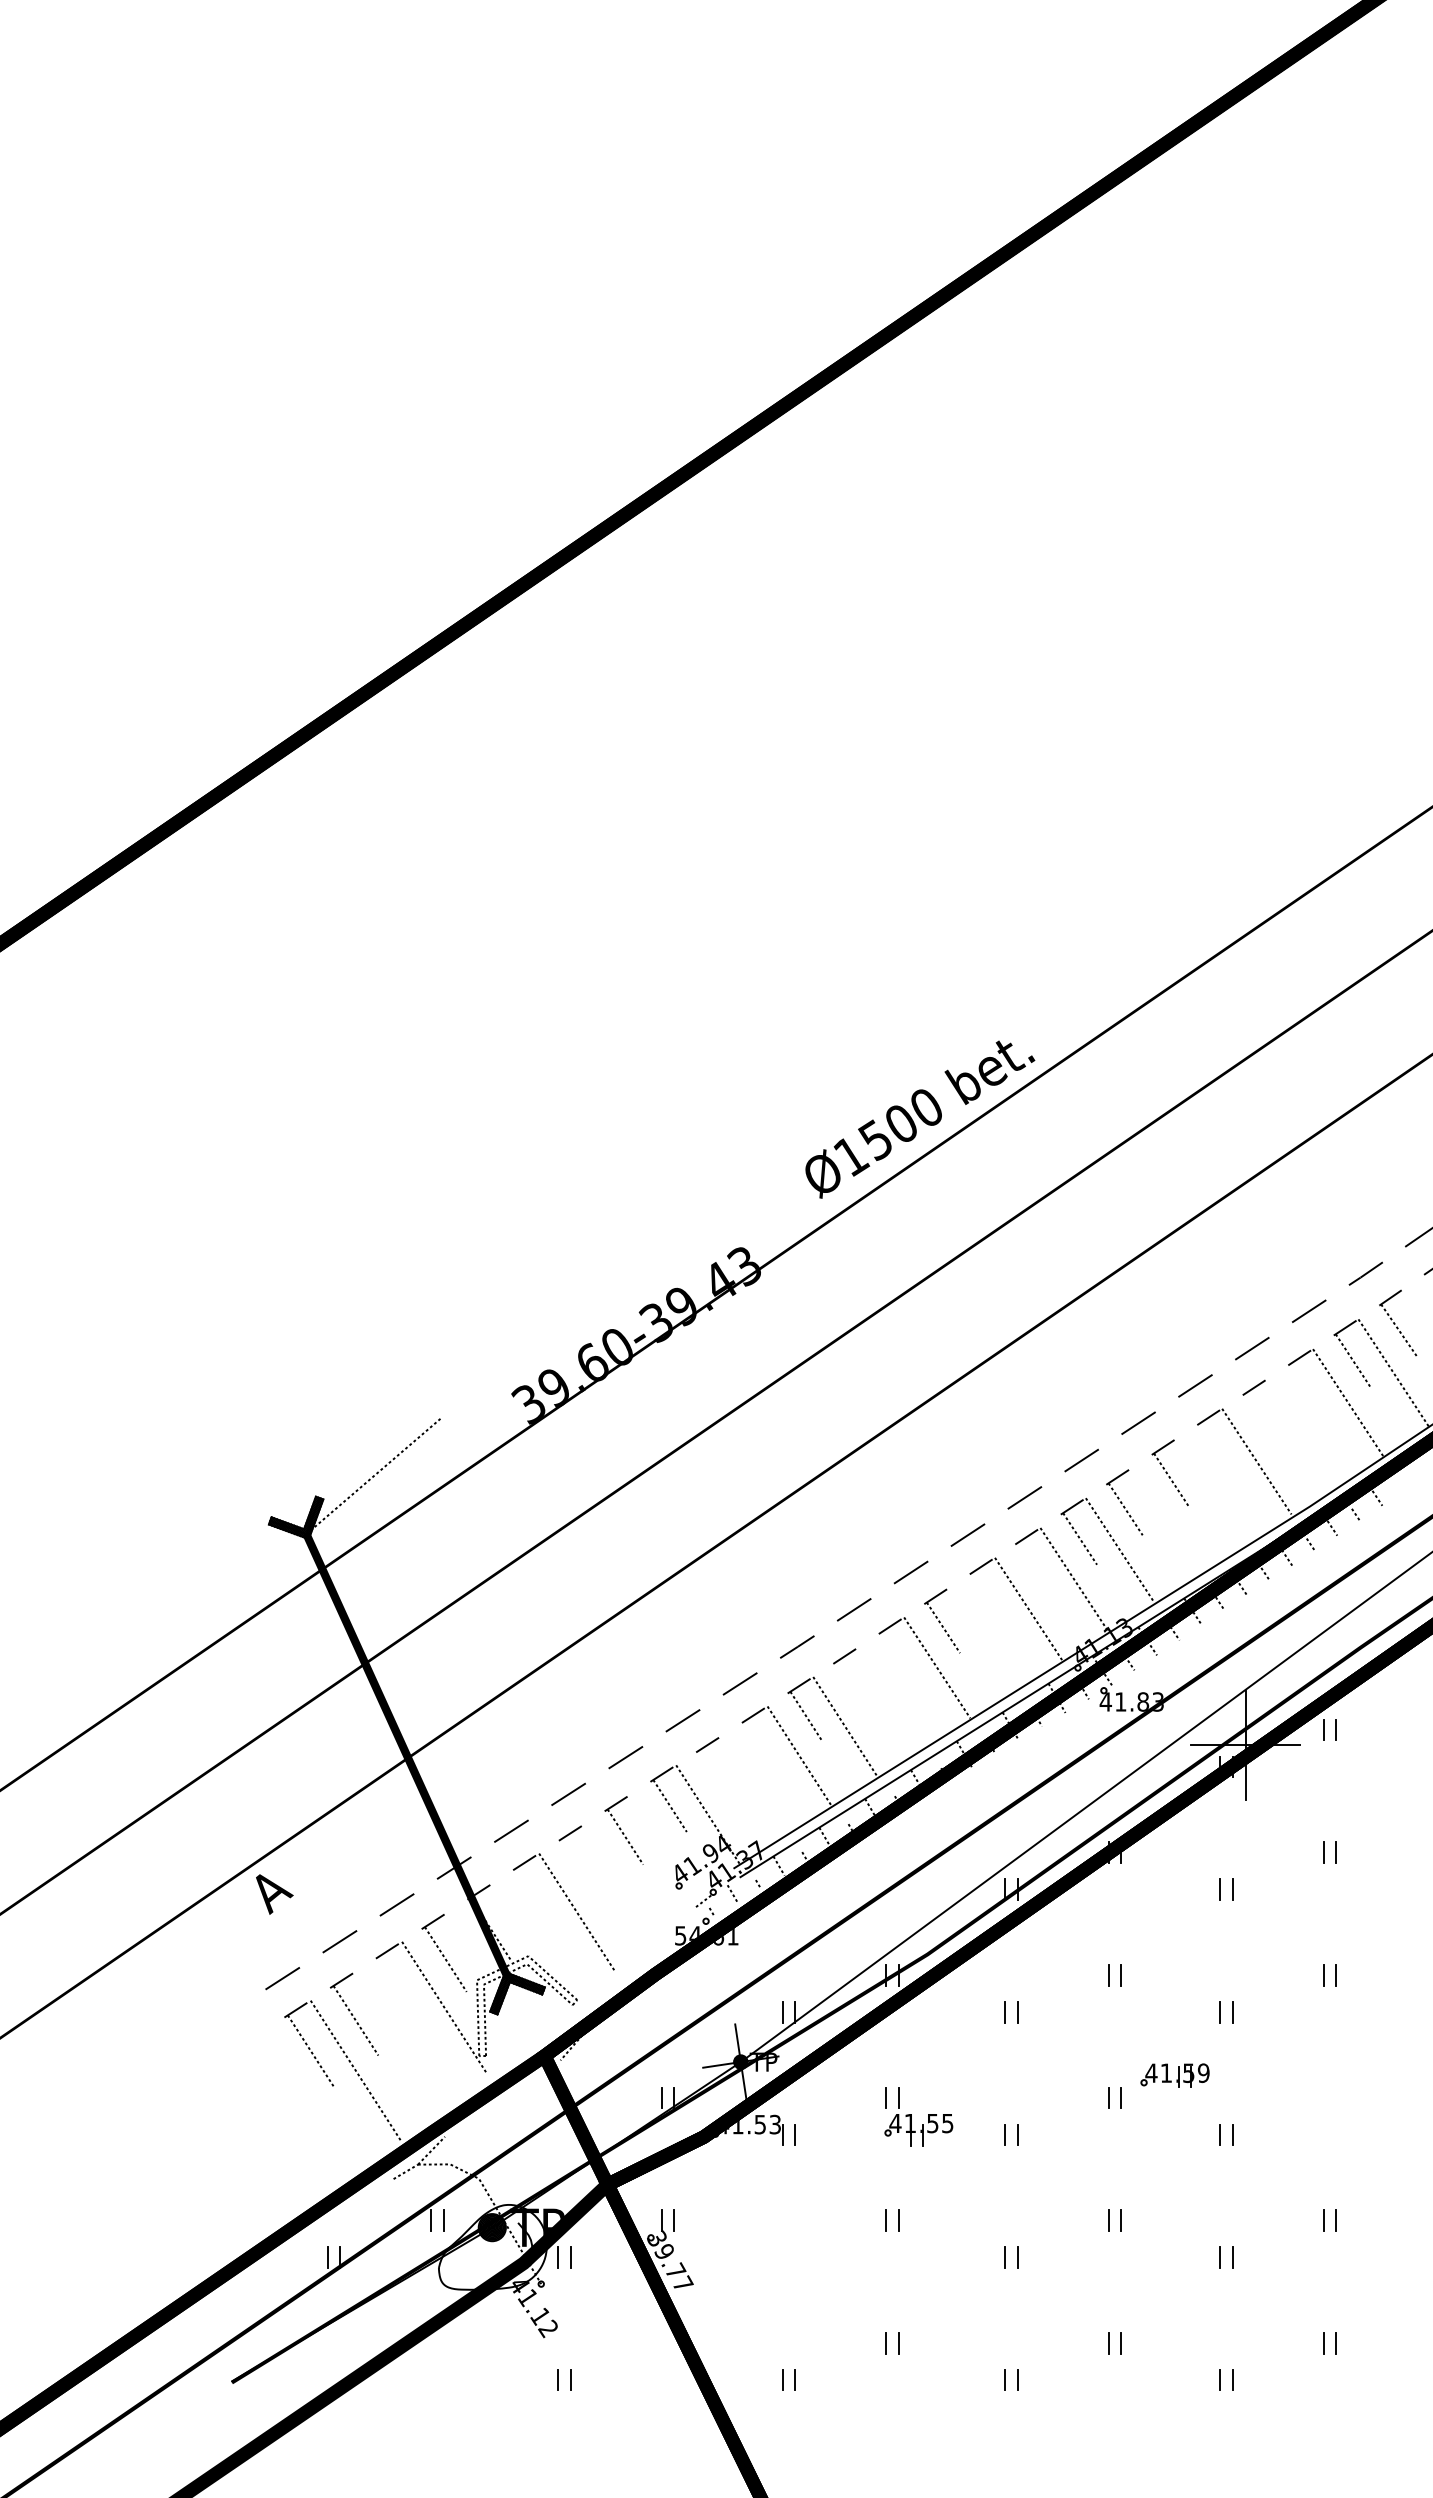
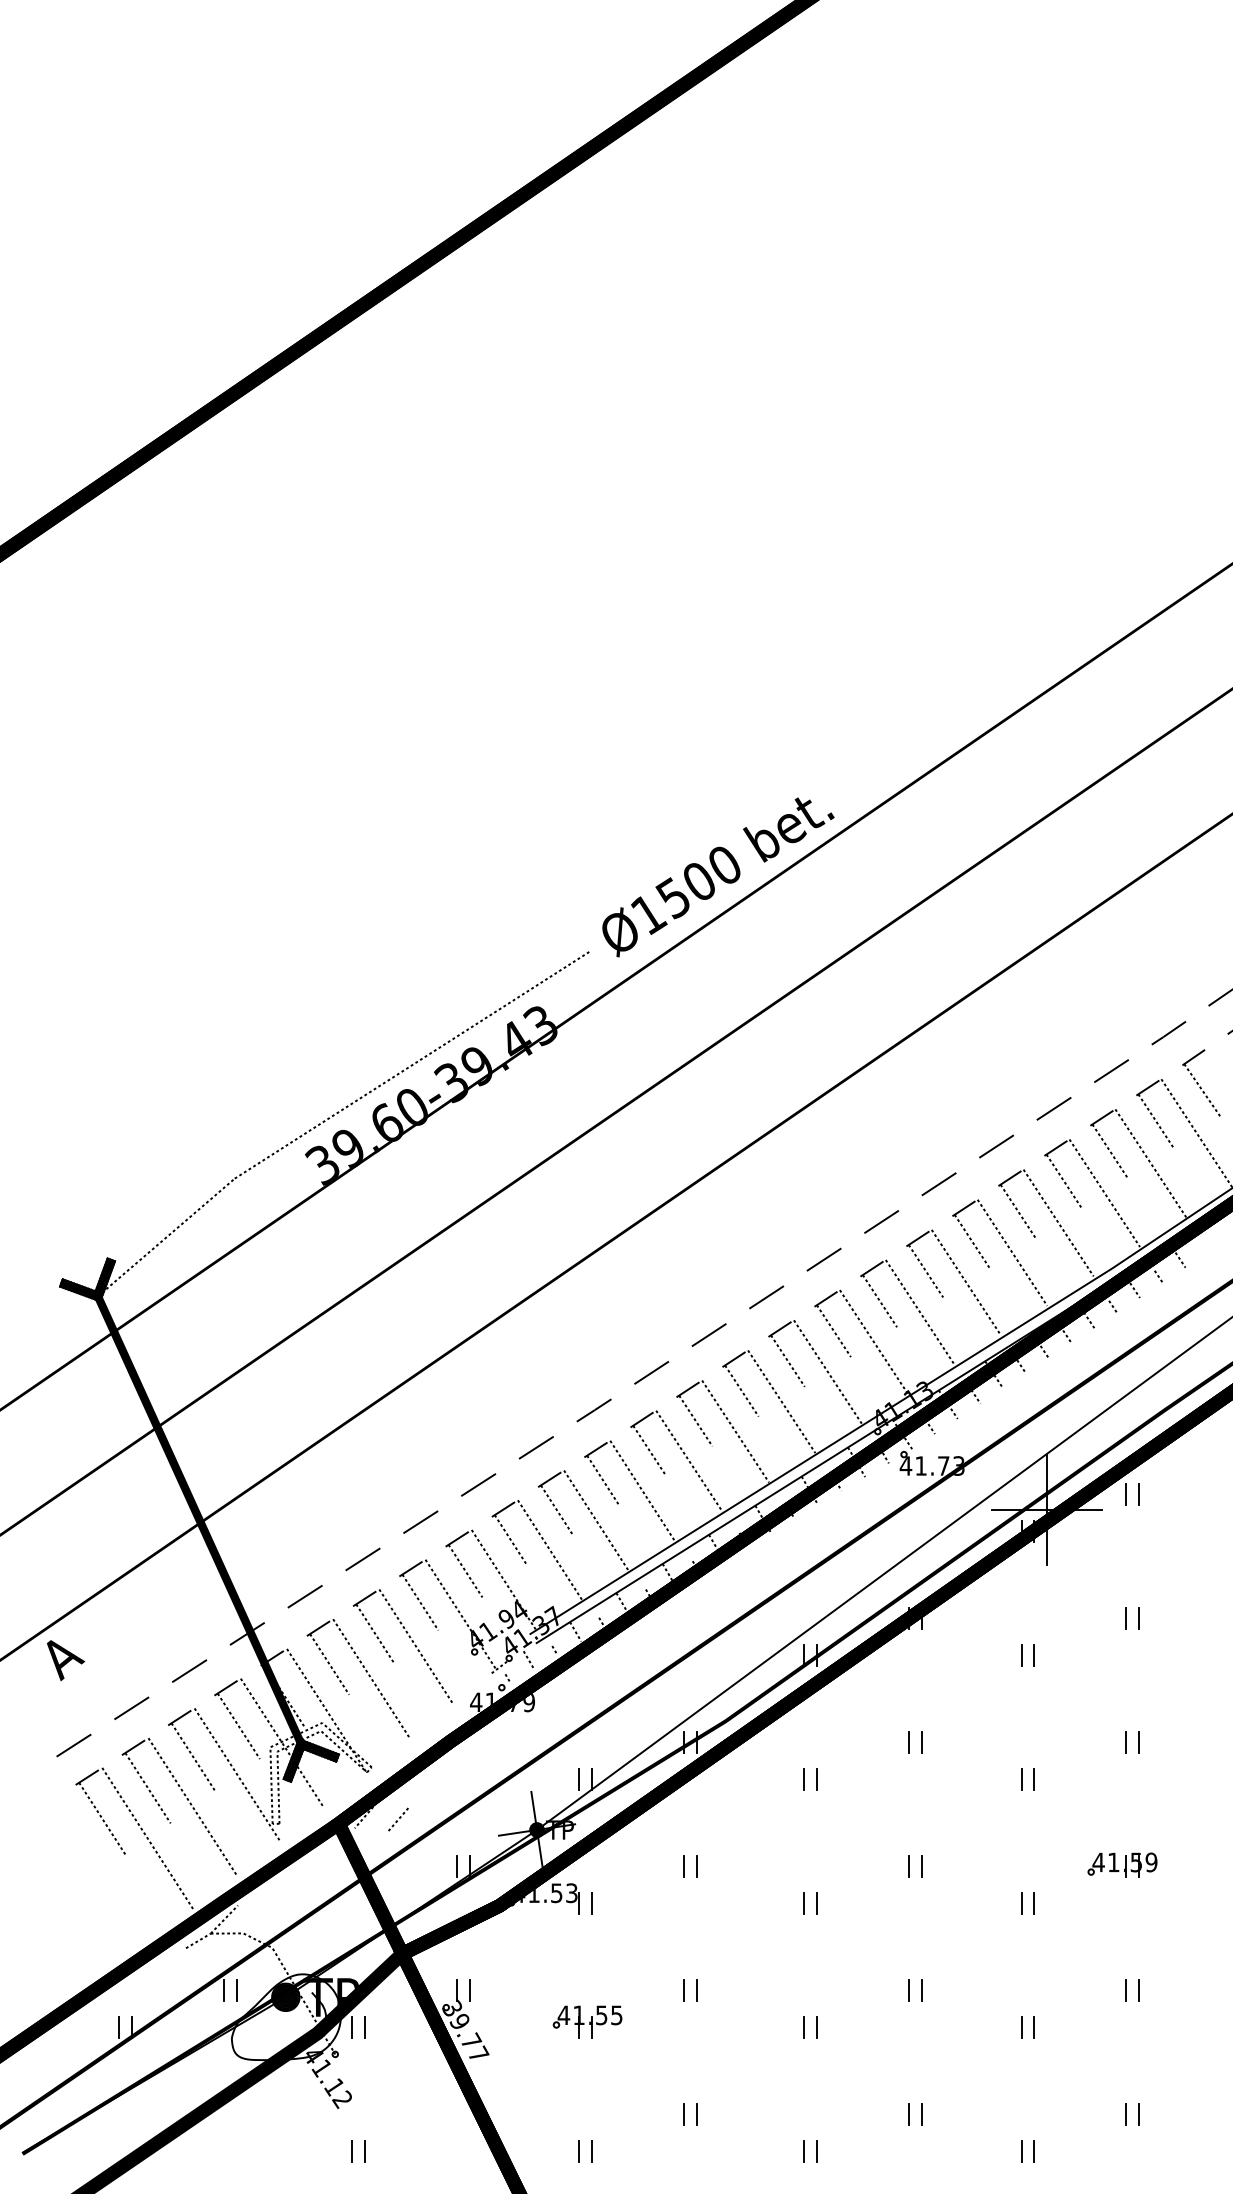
line: (617, 1304) -> (412, 1064), added
line: (1307, 1390) -> (1109, 1151), added
line: (1261, 1419) -> (1063, 1180), added
line: (1302, 1431) -> (1104, 1192), added
line: (1216, 1449) -> (1017, 1210), added
line: (1210, 1490) -> (1011, 1252), added
line: (1165, 1520) -> (966, 1282), added
line: (1034, 1568) -> (833, 1331), added
line: (988, 1597) -> (787, 1360), added
line: (982, 1638) -> (781, 1401), added
line: (897, 1657) -> (695, 1421), added
line: (852, 1687) -> (649, 1451), added
line: (891, 1697) -> (689, 1461), added
text: (1143, 1701) -> (944, 1465), 41.83 -> 41.73
line: (760, 1745) -> (556, 1509), added
line: (715, 1775) -> (511, 1540), added
line: (753, 1785) -> (549, 1550), added
line: (665, 1848) -> (460, 1614), added
line: (580, 1867) -> (374, 1633), added
line: (620, 1880) -> (415, 1646), added
line: (535, 1898) -> (329, 1664), added
text: (706, 1935) -> (502, 1702), 54.61 -> 41.79
line: (532, 1943) -> (326, 1710), added
line: (488, 1975) -> (281, 1742), added
line: (400, 1989) -> (193, 1756), added
line: (400, 2039) -> (193, 1807), added
line: (603, 2051) -> (398, 1819), added
part: (1174, 2075) -> (1121, 1864), moved
part: (918, 2130) -> (587, 2022), moved

